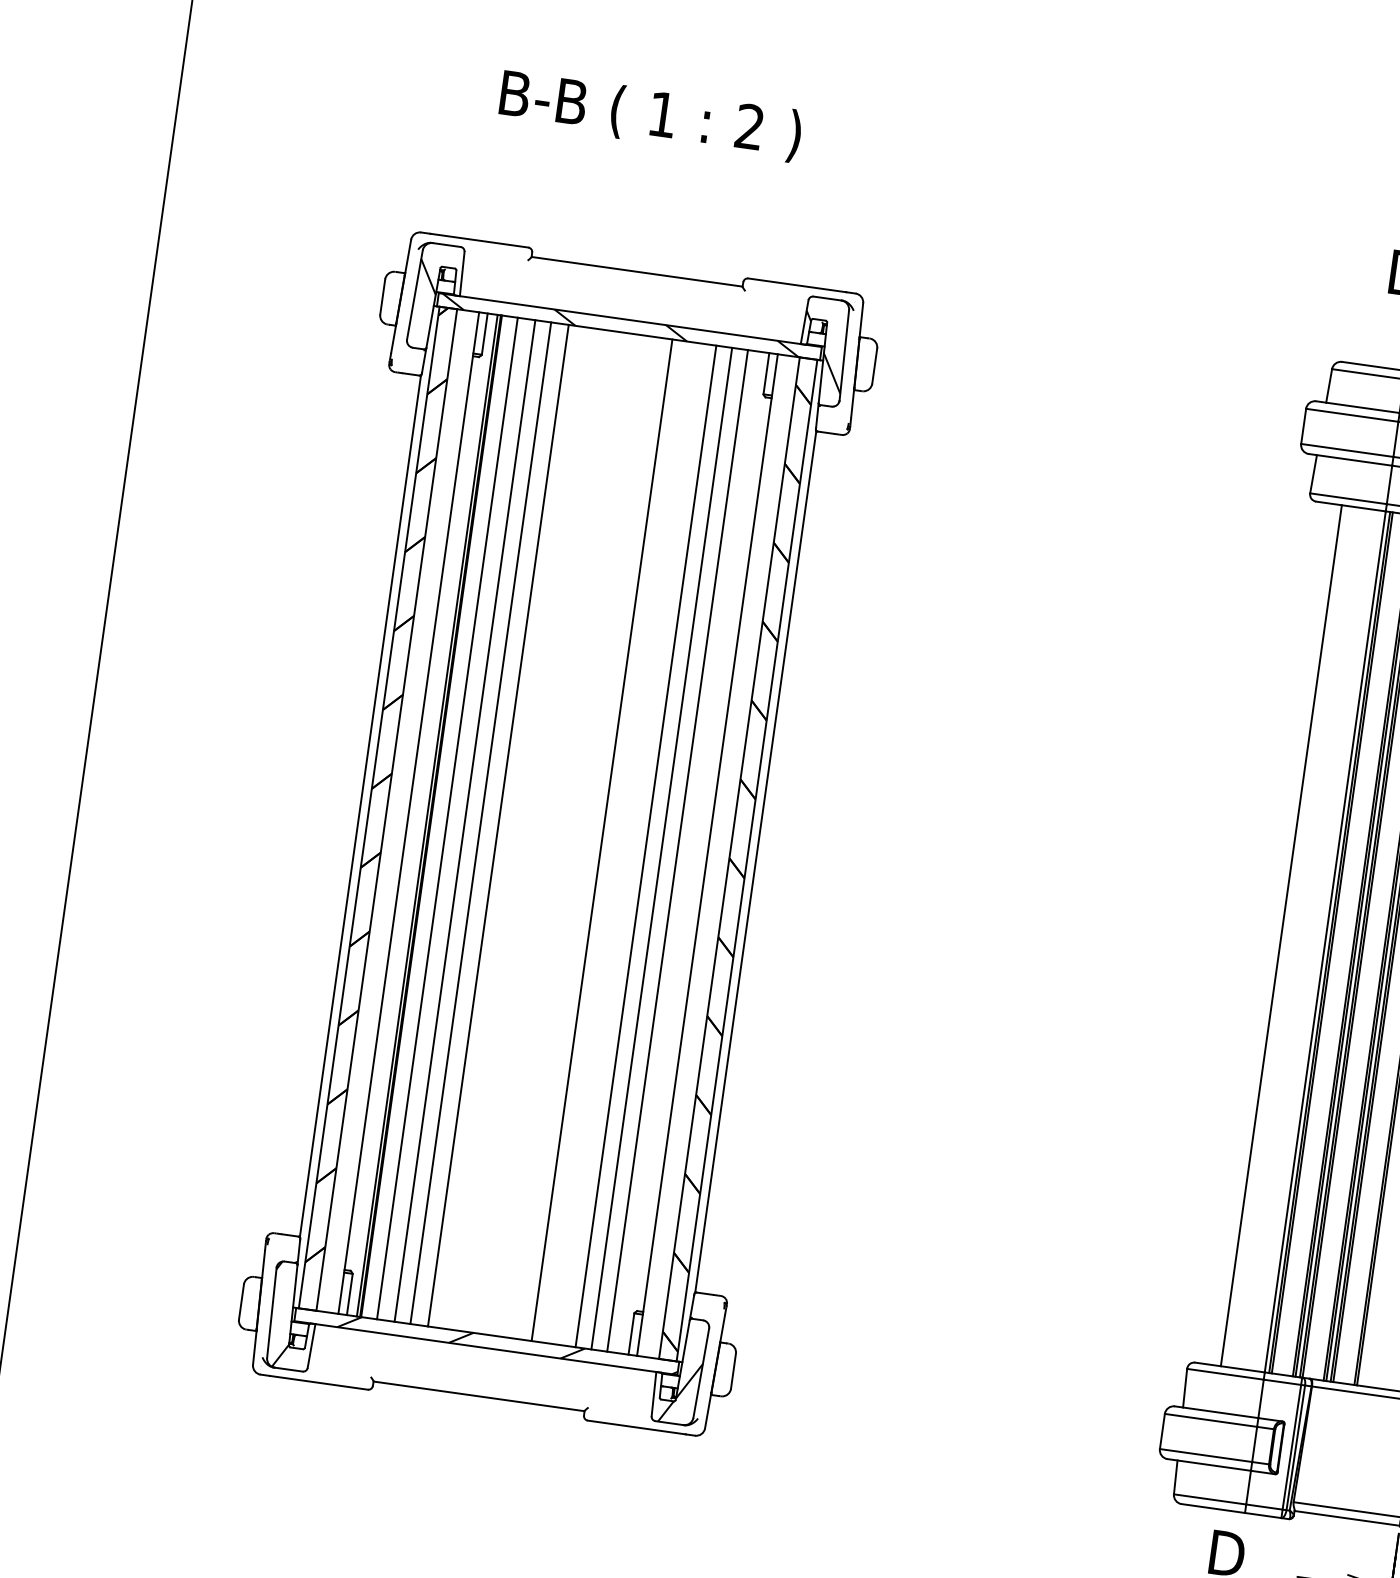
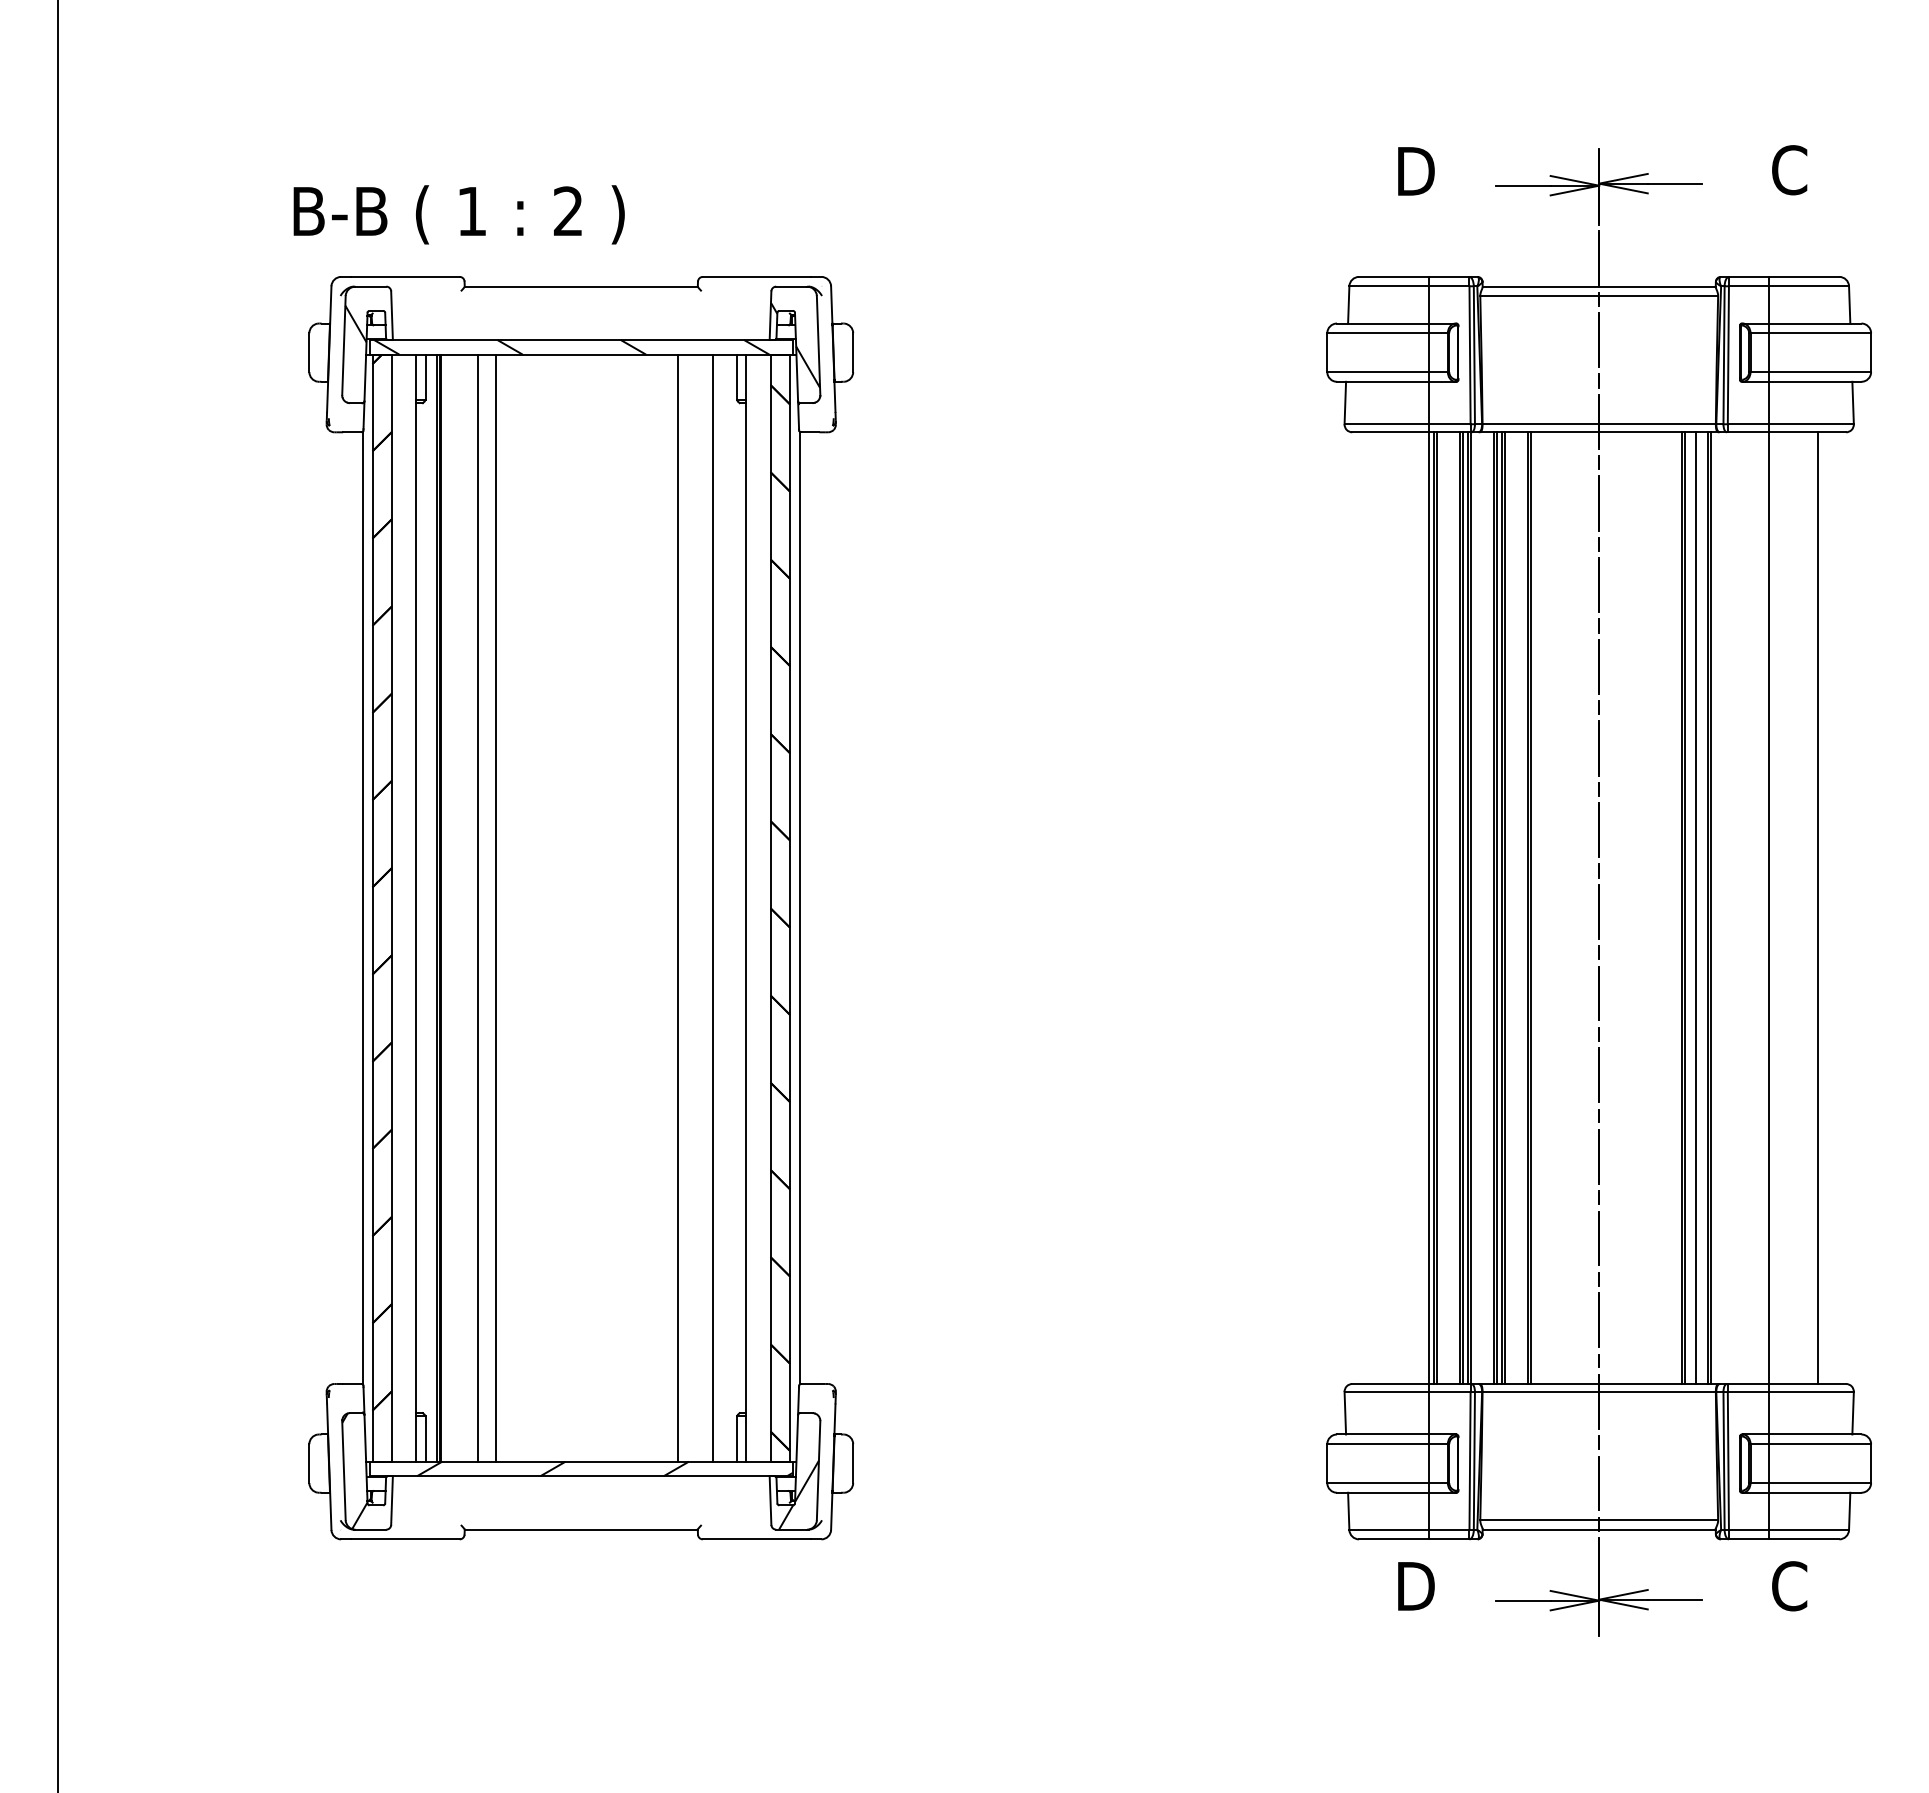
text: (650, 115) -> (458, 214), moved
line: (447, 817) -> (458, 907), removed
line: (498, 825) -> (515, 907), removed
line: (601, 839) -> (629, 907), removed
line: (661, 848) -> (695, 907), removed
line: (1281, 935) -> (1380, 907), removed

